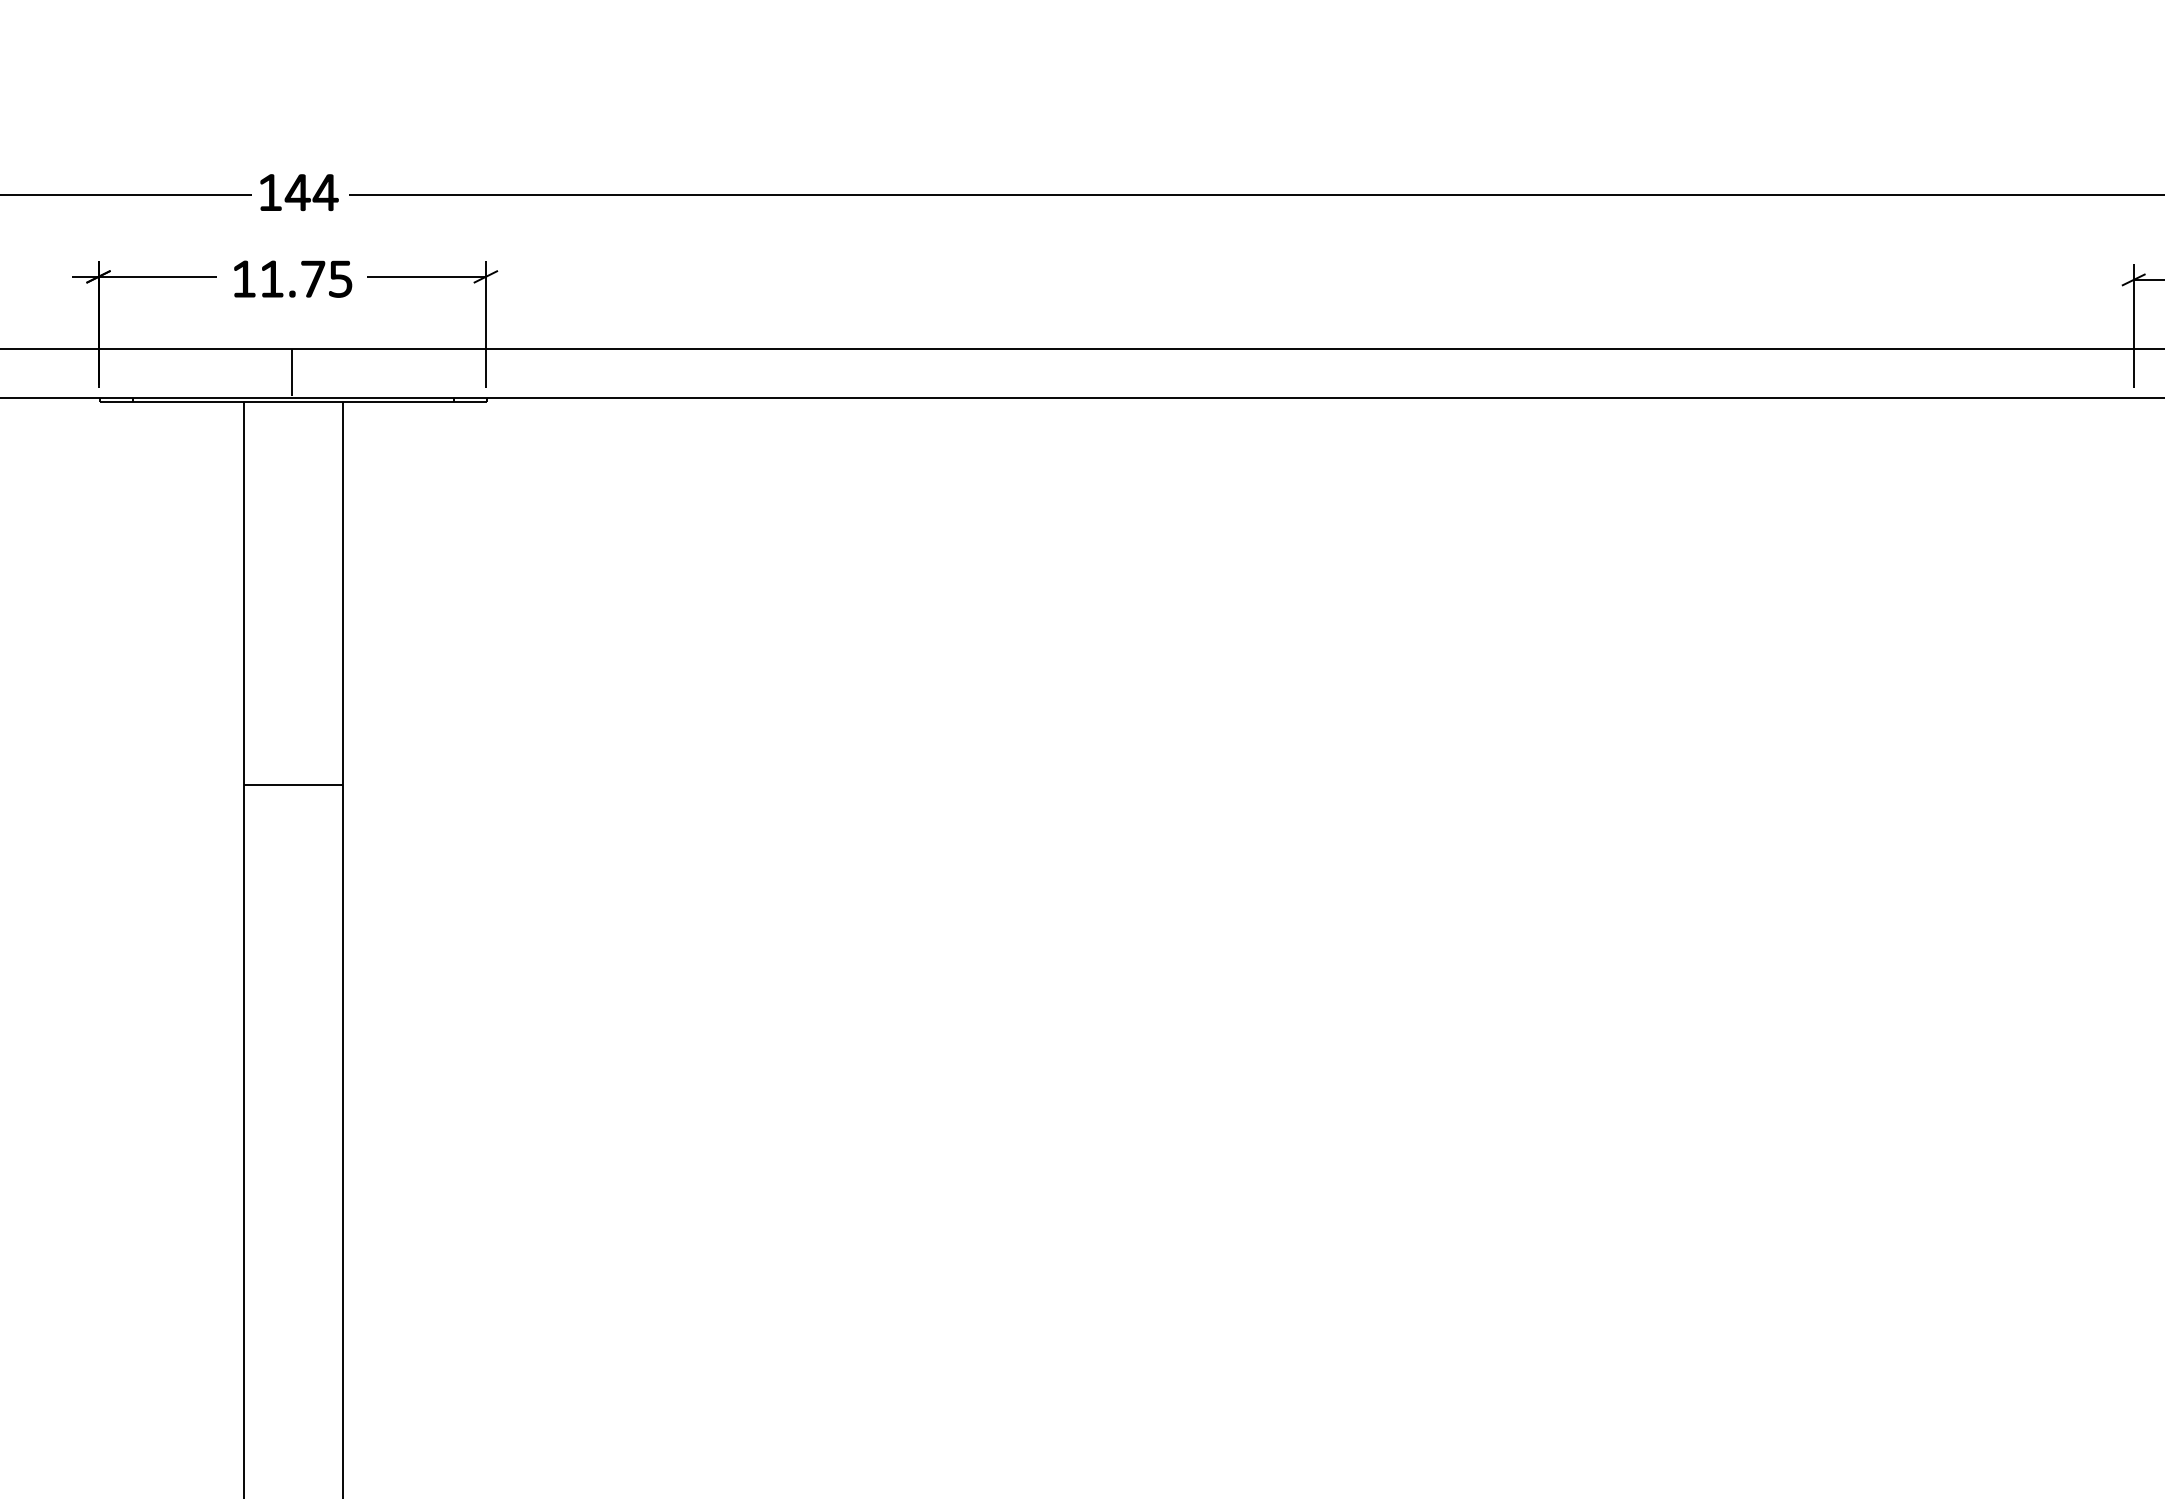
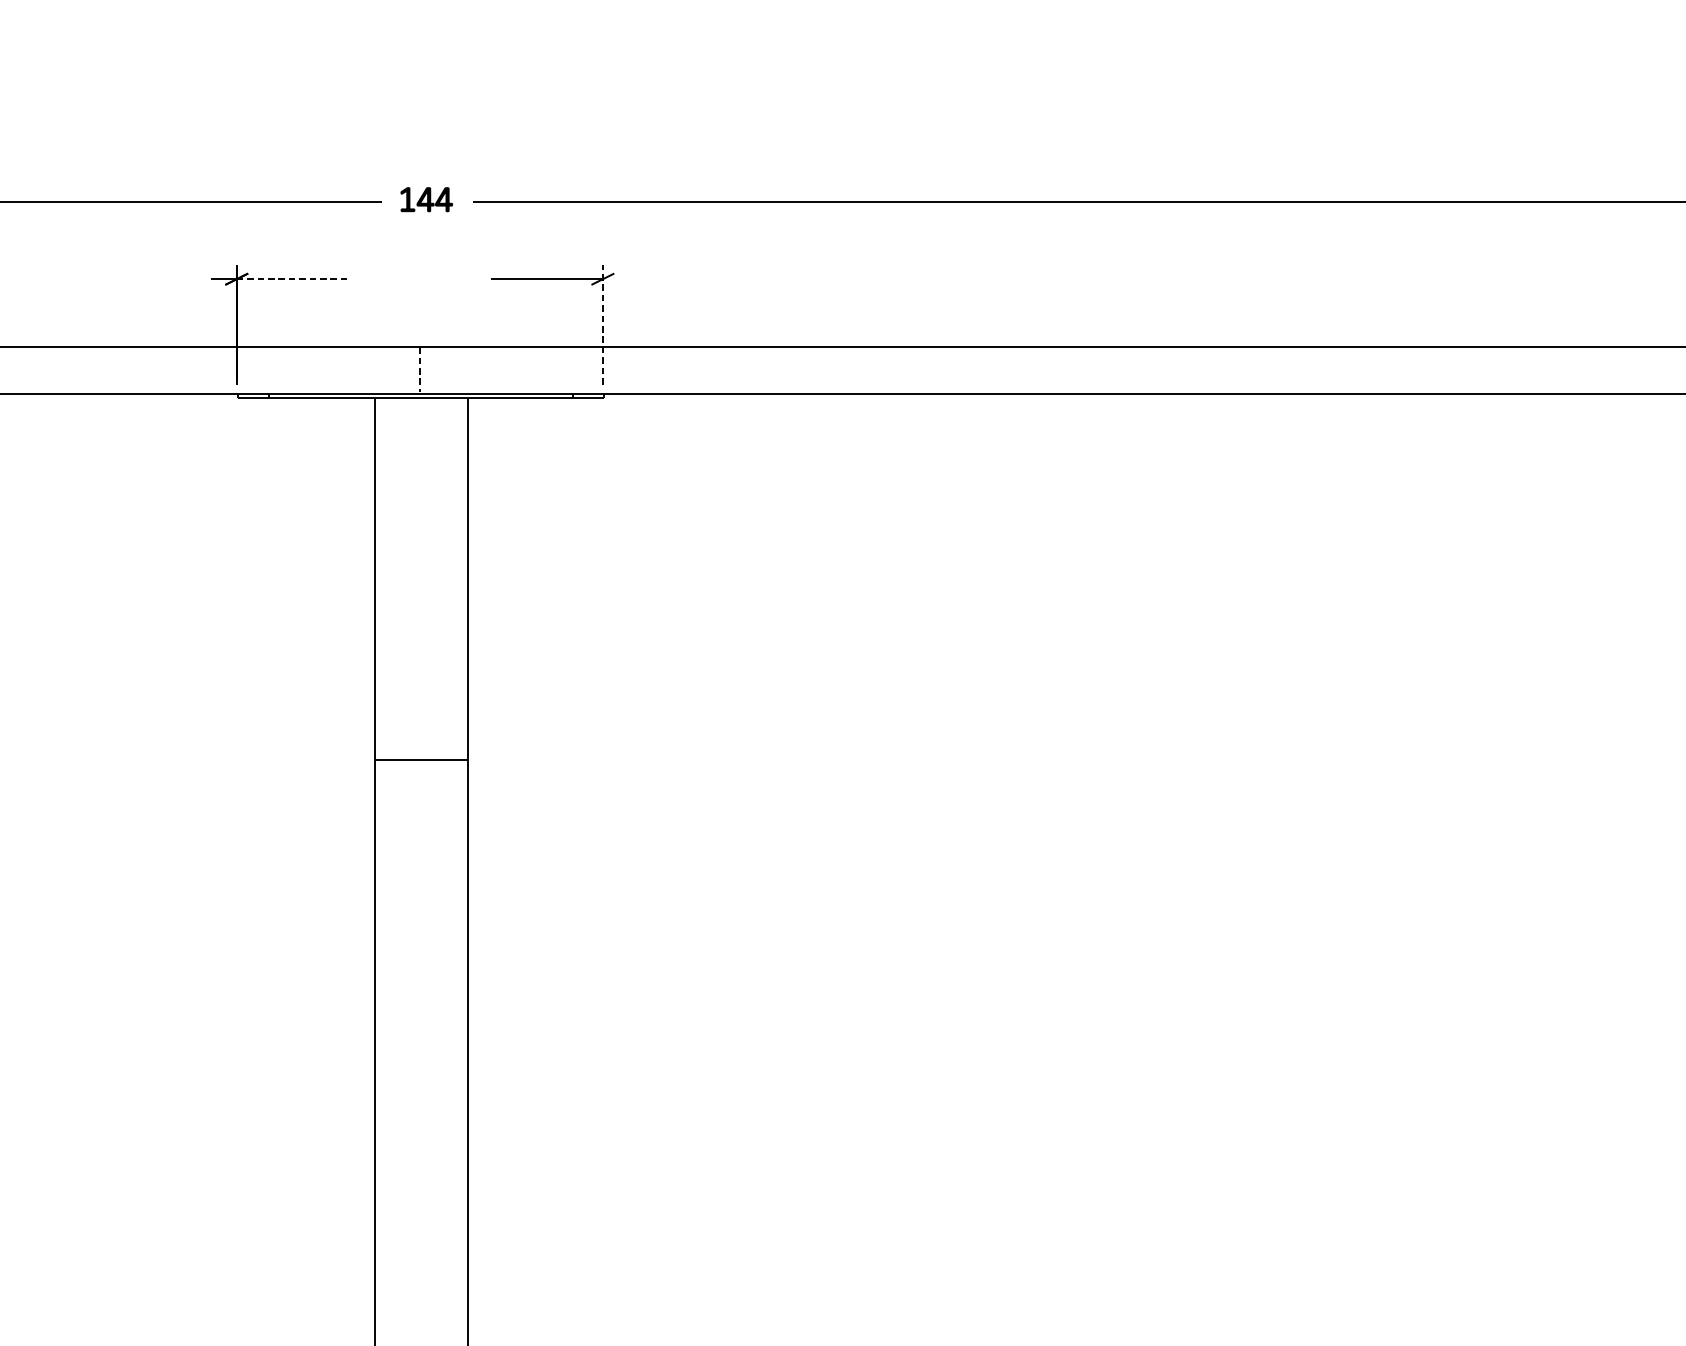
part: (299, 192) -> (426, 199), size x0.7
line: (158, 276) -> (293, 278), solid -> dashed
part: (293, 290) -> (421, 292), removed
line: (485, 324) -> (602, 324), solid -> dashed
line: (292, 372) -> (420, 369), solid -> dashed

